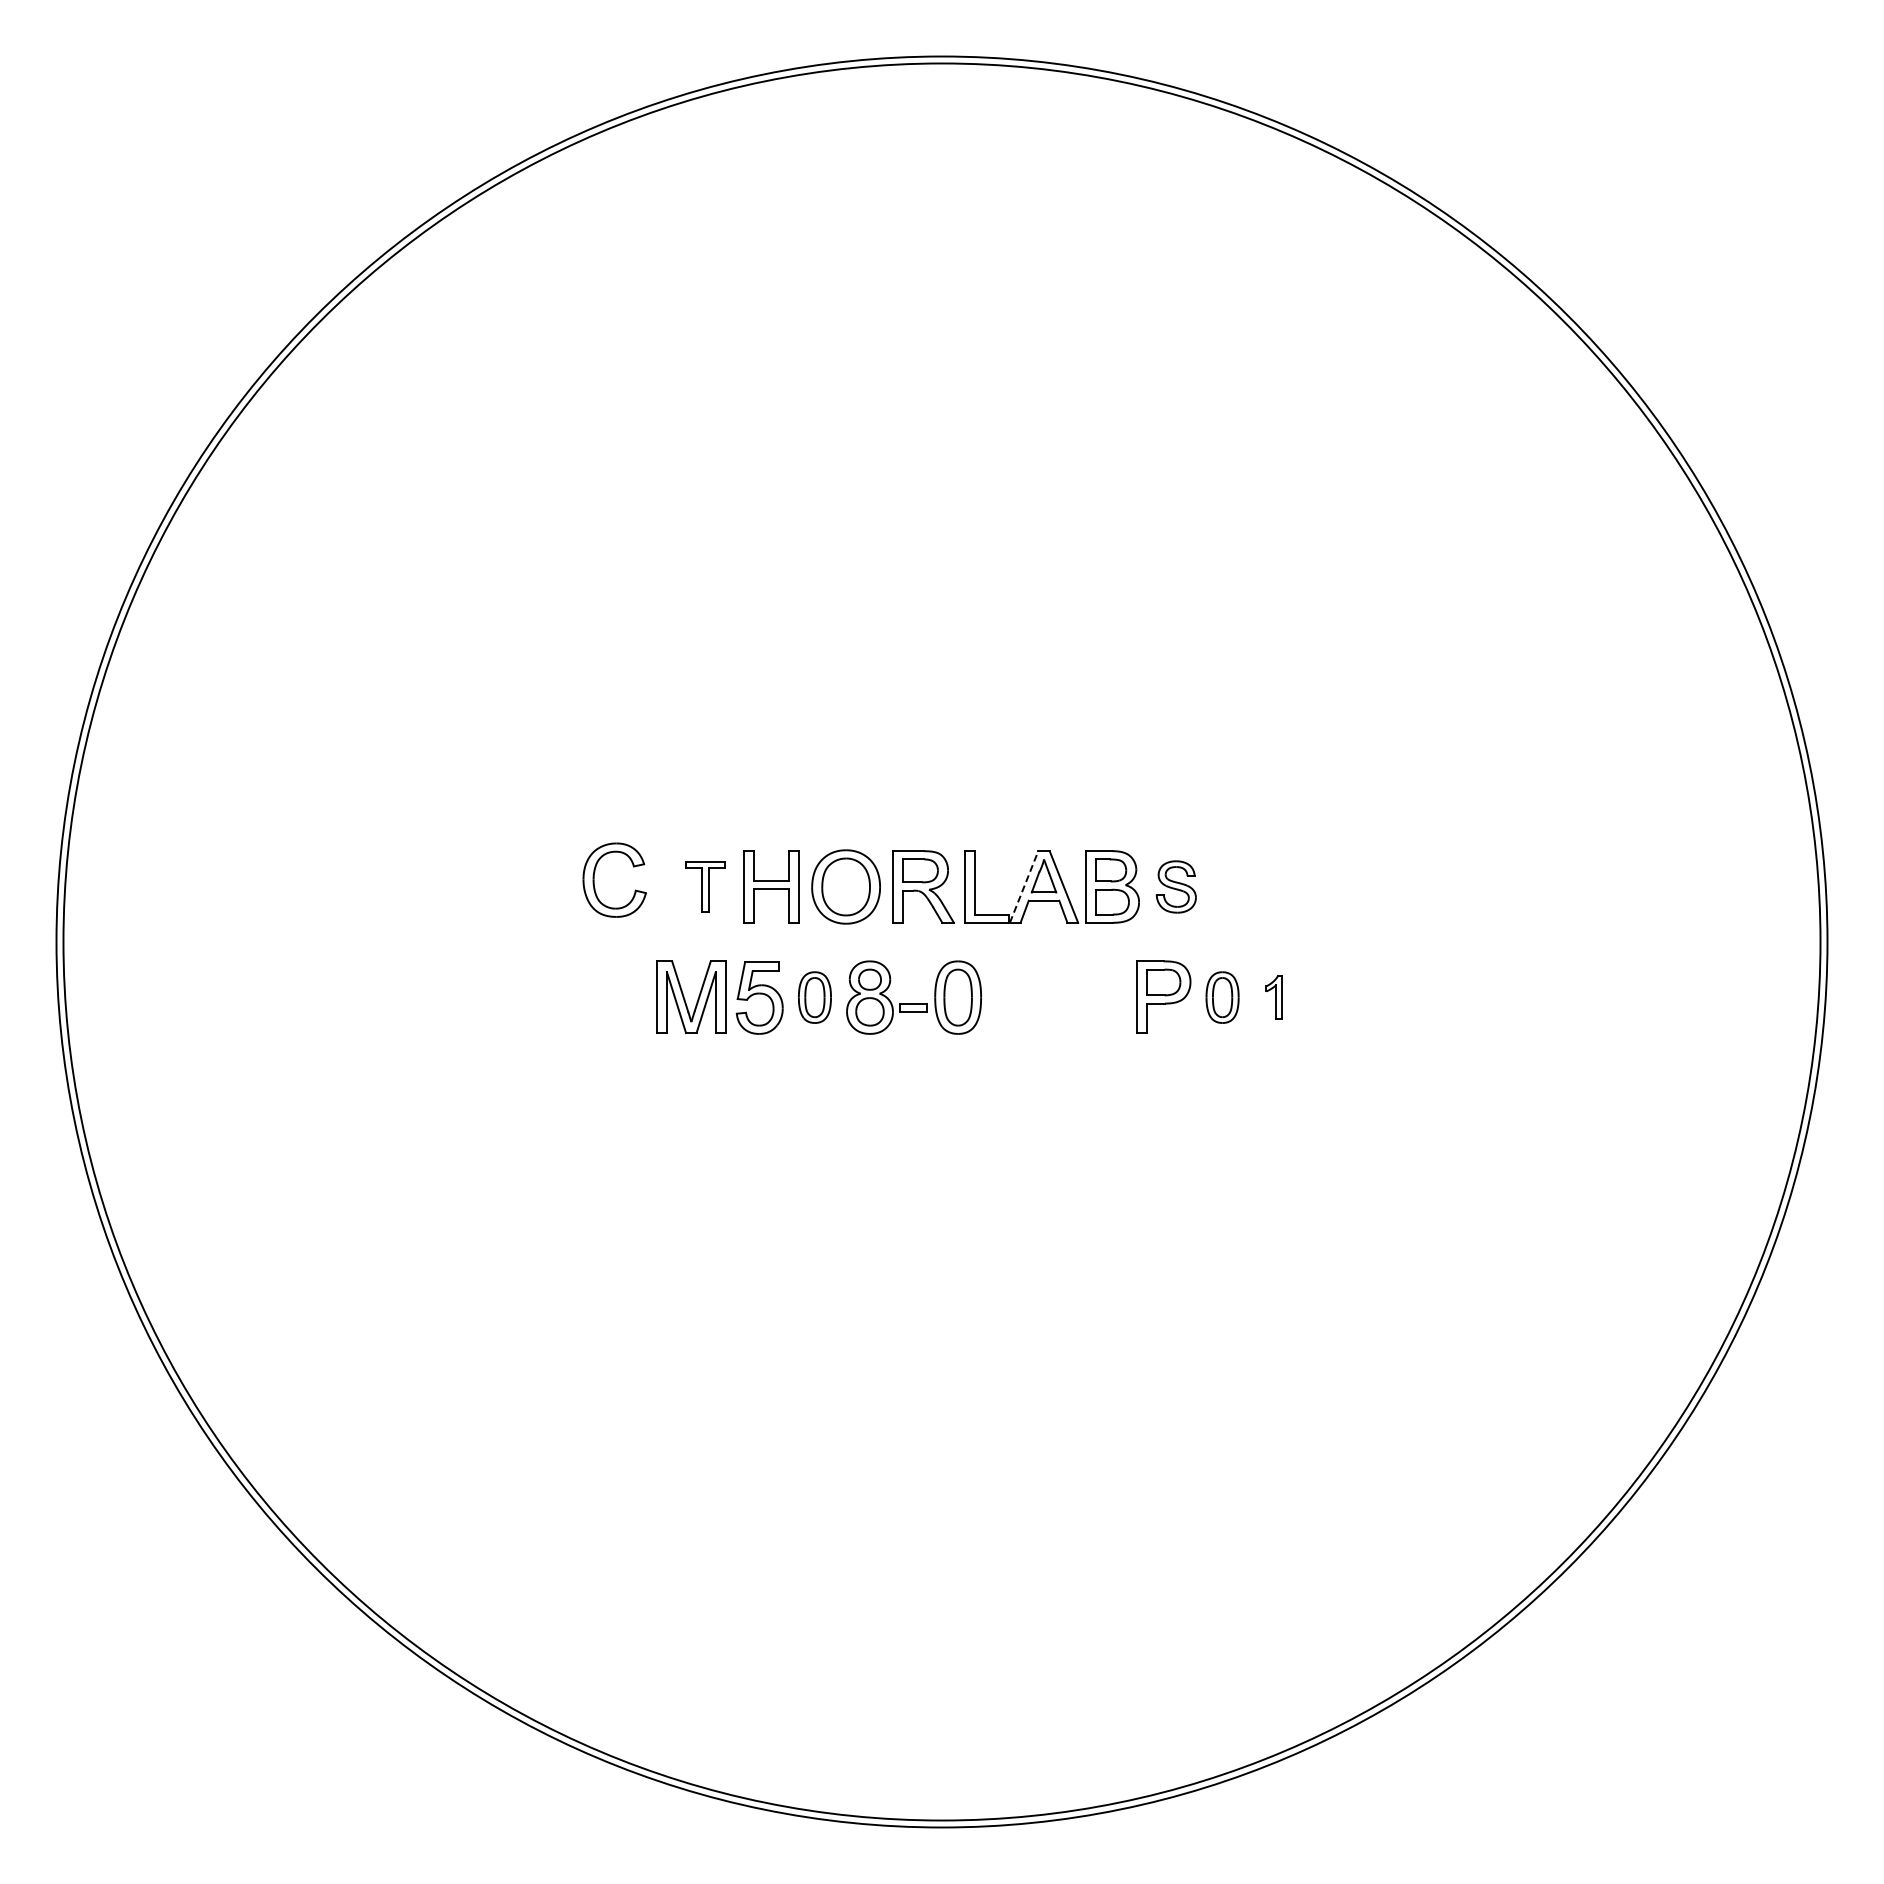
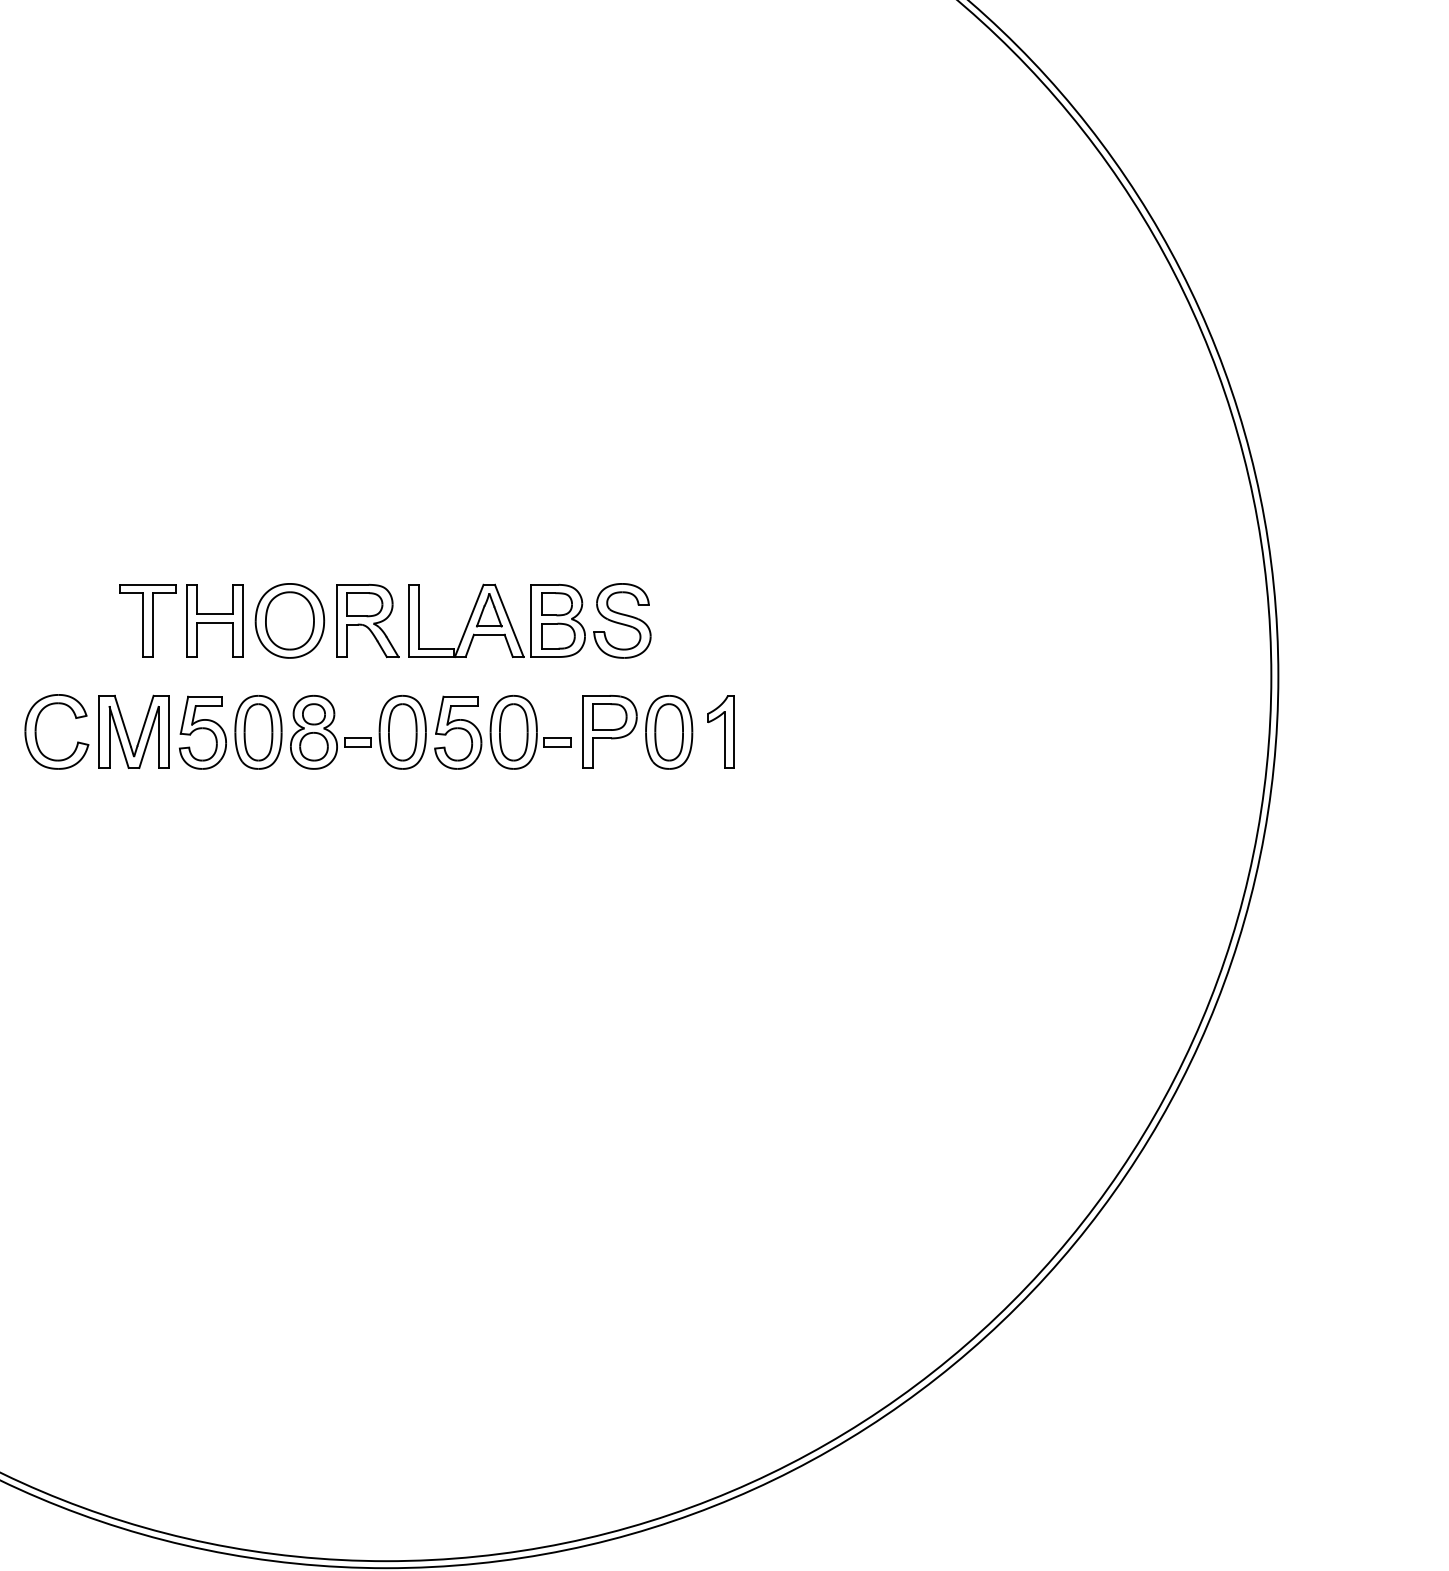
part: (594, 879) -> (36, 731), moved
part: (704, 886) -> (147, 620), size x1.43
part: (1176, 886) -> (622, 620), size x1.43
line: (1024, 887) -> (469, 621), dashed -> solid
part: (1273, 996) -> (720, 731), size x1.67
part: (814, 997) -> (258, 732), size x1.43
part: (1057, 997) -> (502, 732), added
part: (1222, 997) -> (669, 732), size x1.43

